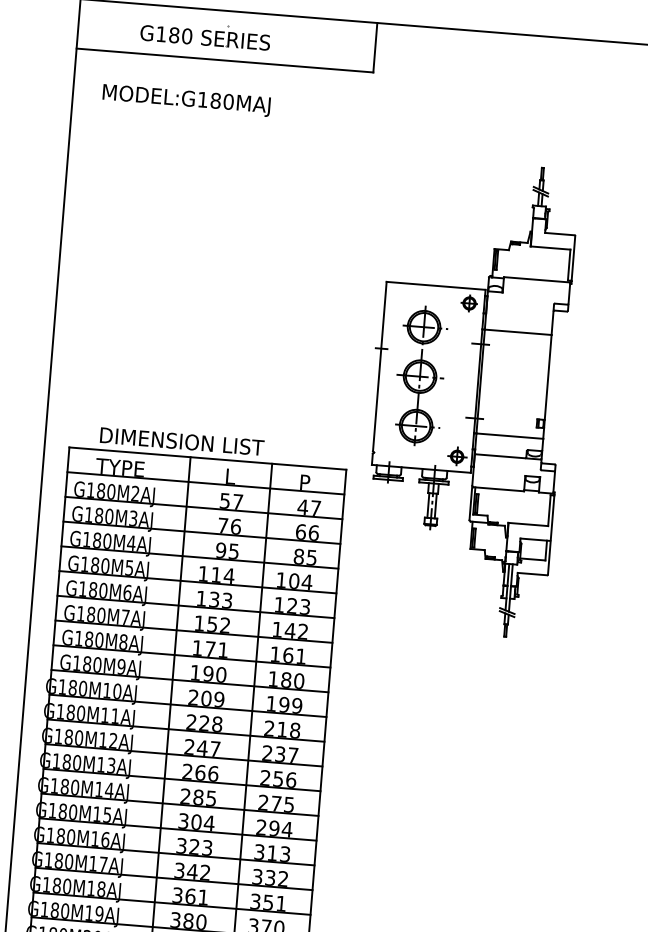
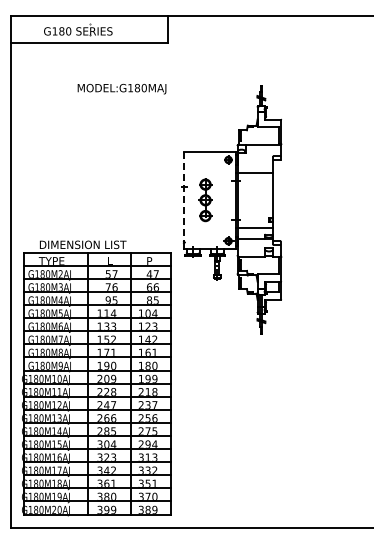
text: (185, 99) -> (121, 88), moved
line: (380, 365) -> (184, 196), solid -> dashed
part: (420, 374) -> (205, 199), size x0.6

